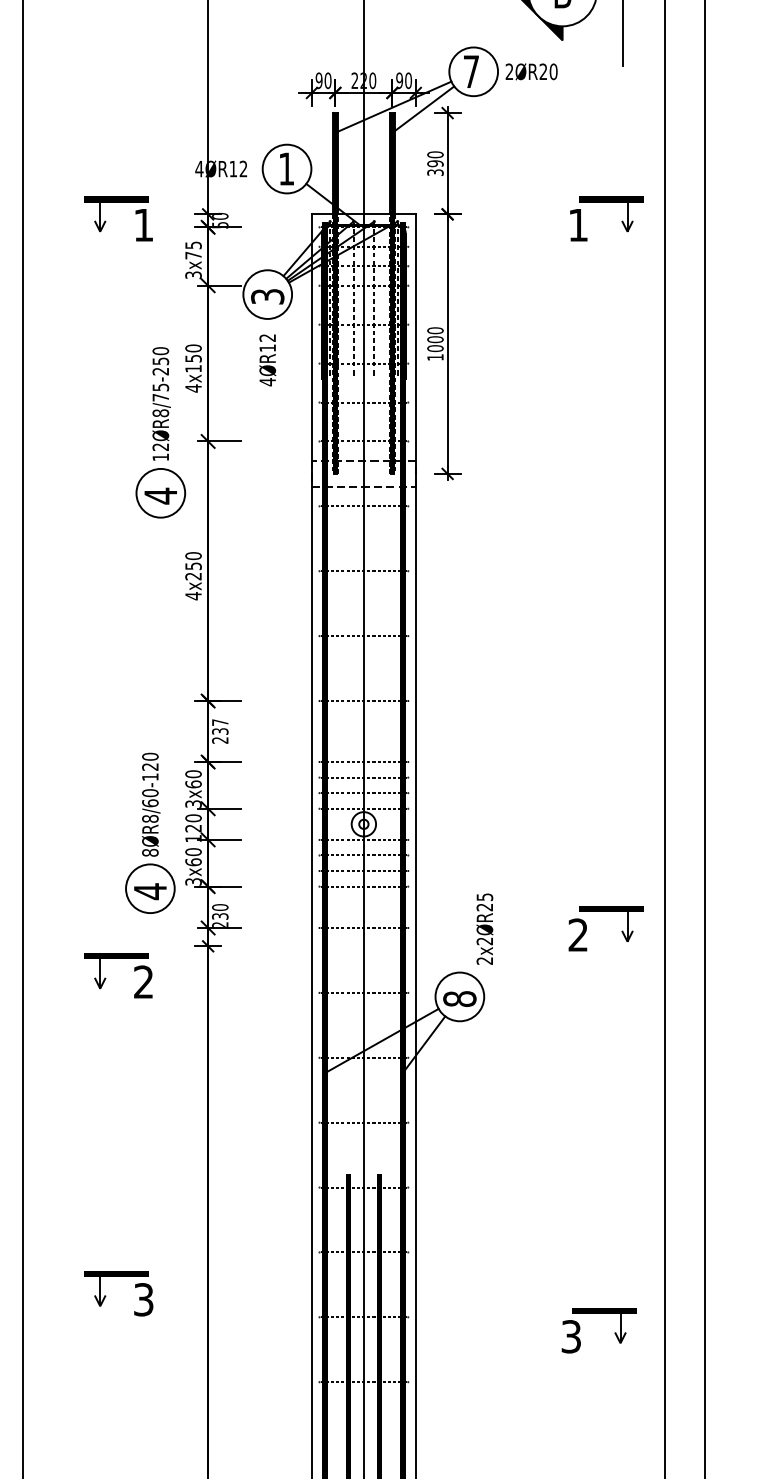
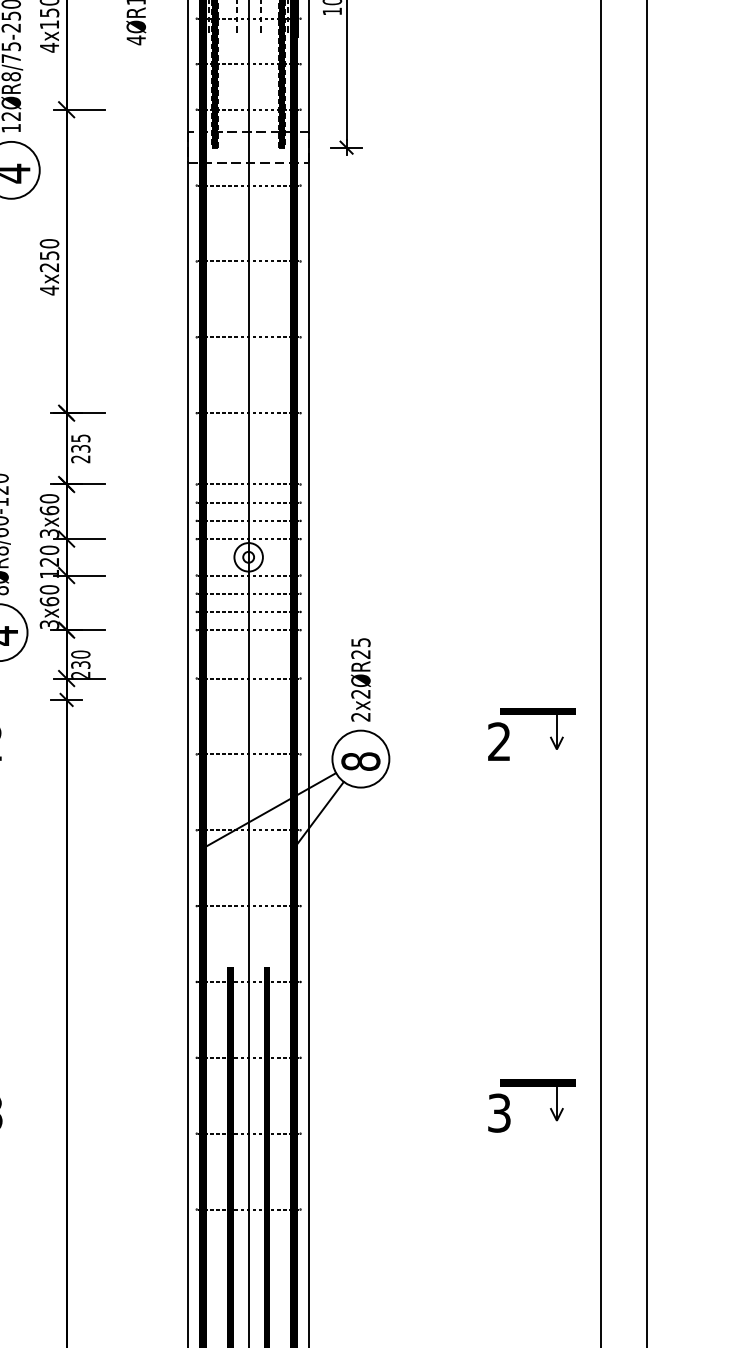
text: (220, 722) -> (81, 438), 237 -> 235
text: (484, 928) -> (360, 679), moved
part: (621, 931) -> (549, 737), moved
part: (614, 1332) -> (549, 1108), moved

